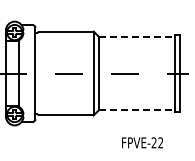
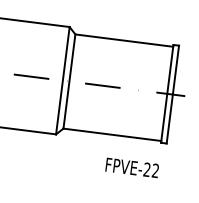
line: (137, 36) -> (124, 40), dashed -> solid
line: (137, 110) -> (112, 135), dashed -> solid
text: (142, 142) -> (132, 167), moved

